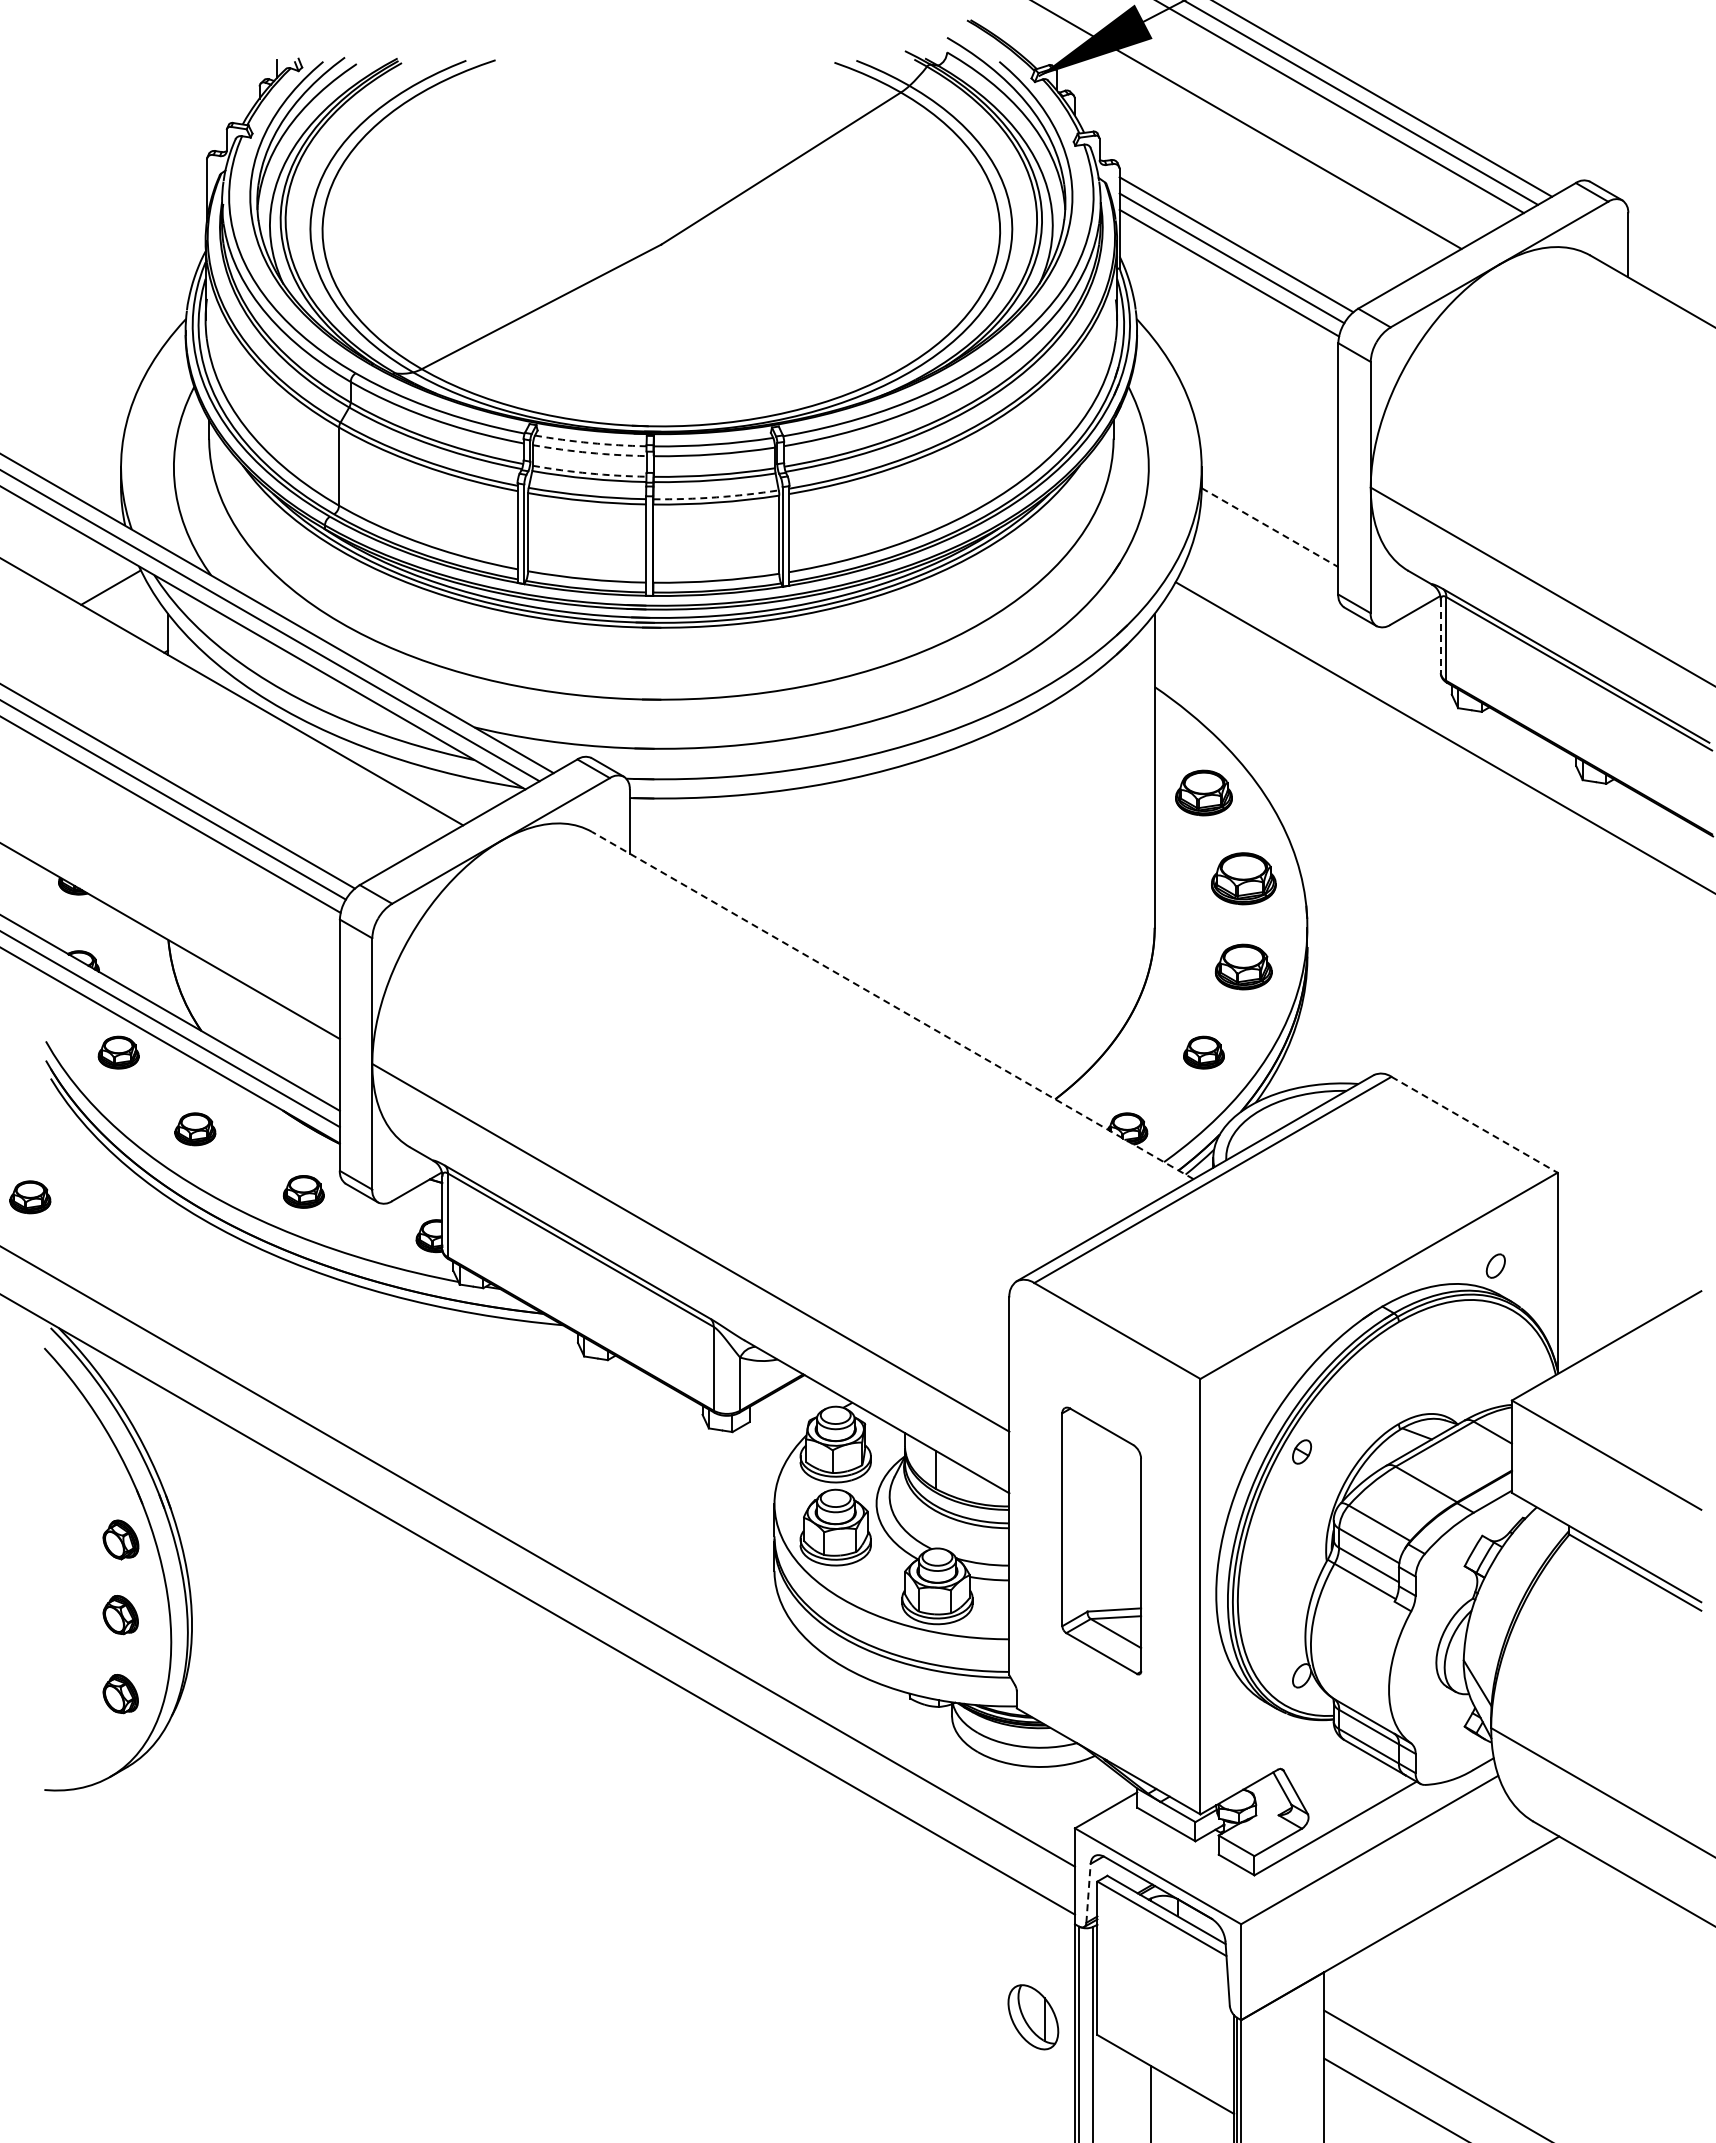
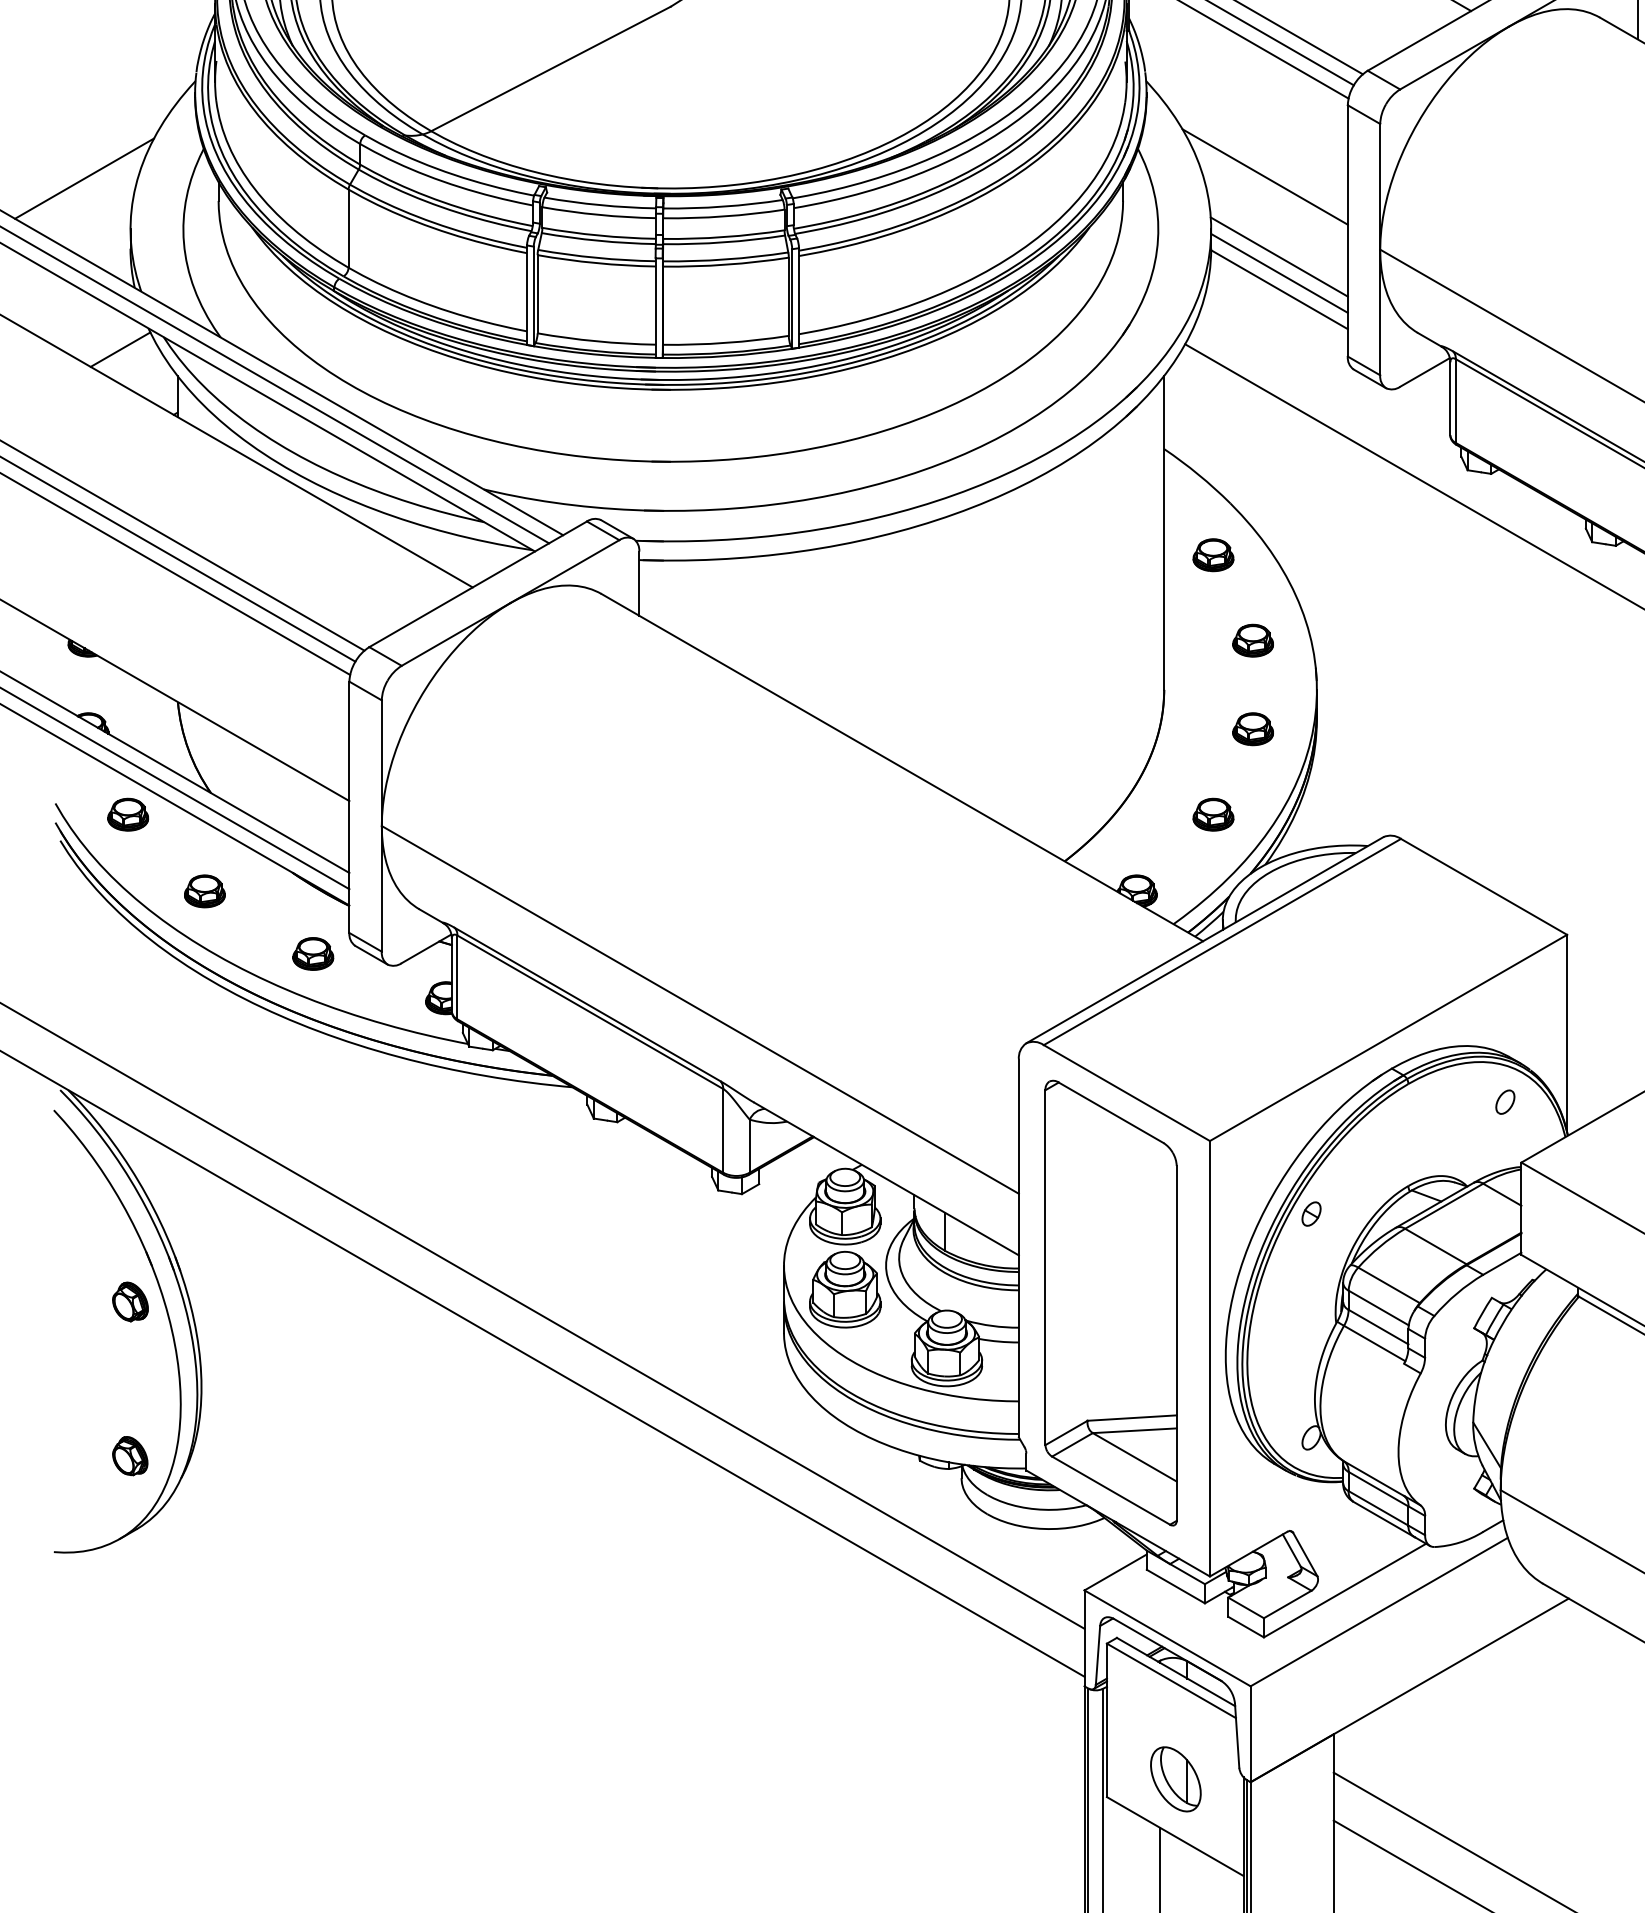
line: (1255, 414) -> (1265, 176), added
line: (74, 416) -> (84, 178), added
arc: (590, 443) -> (600, 205), dashed -> solid
arc: (589, 452) -> (599, 214), dashed -> solid
arc: (589, 473) -> (599, 235), dashed -> solid
line: (1269, 494) -> (1279, 256), added
arc: (716, 497) -> (726, 259), dashed -> solid
line: (1269, 510) -> (1279, 272), added
line: (1270, 527) -> (1280, 289), dashed -> solid
line: (1440, 637) -> (1450, 399), dashed -> solid
part: (1203, 793) -> (1213, 555), size x0.71
part: (1243, 878) -> (1253, 640), size x0.62
part: (1243, 967) -> (1253, 729), size x0.71
line: (892, 1005) -> (902, 767), dashed -> solid
line: (1474, 1124) -> (1484, 886), dashed -> solid
part: (30, 1197) -> (40, 959), removed
part: (1495, 1265) -> (1505, 1101), moved
part: (1101, 1540) -> (1111, 1302), size x1.67
part: (120, 1615) -> (130, 1377), removed
line: (1088, 1893) -> (1098, 1655), dashed -> solid
part: (1033, 2017) -> (1176, 1779), moved

